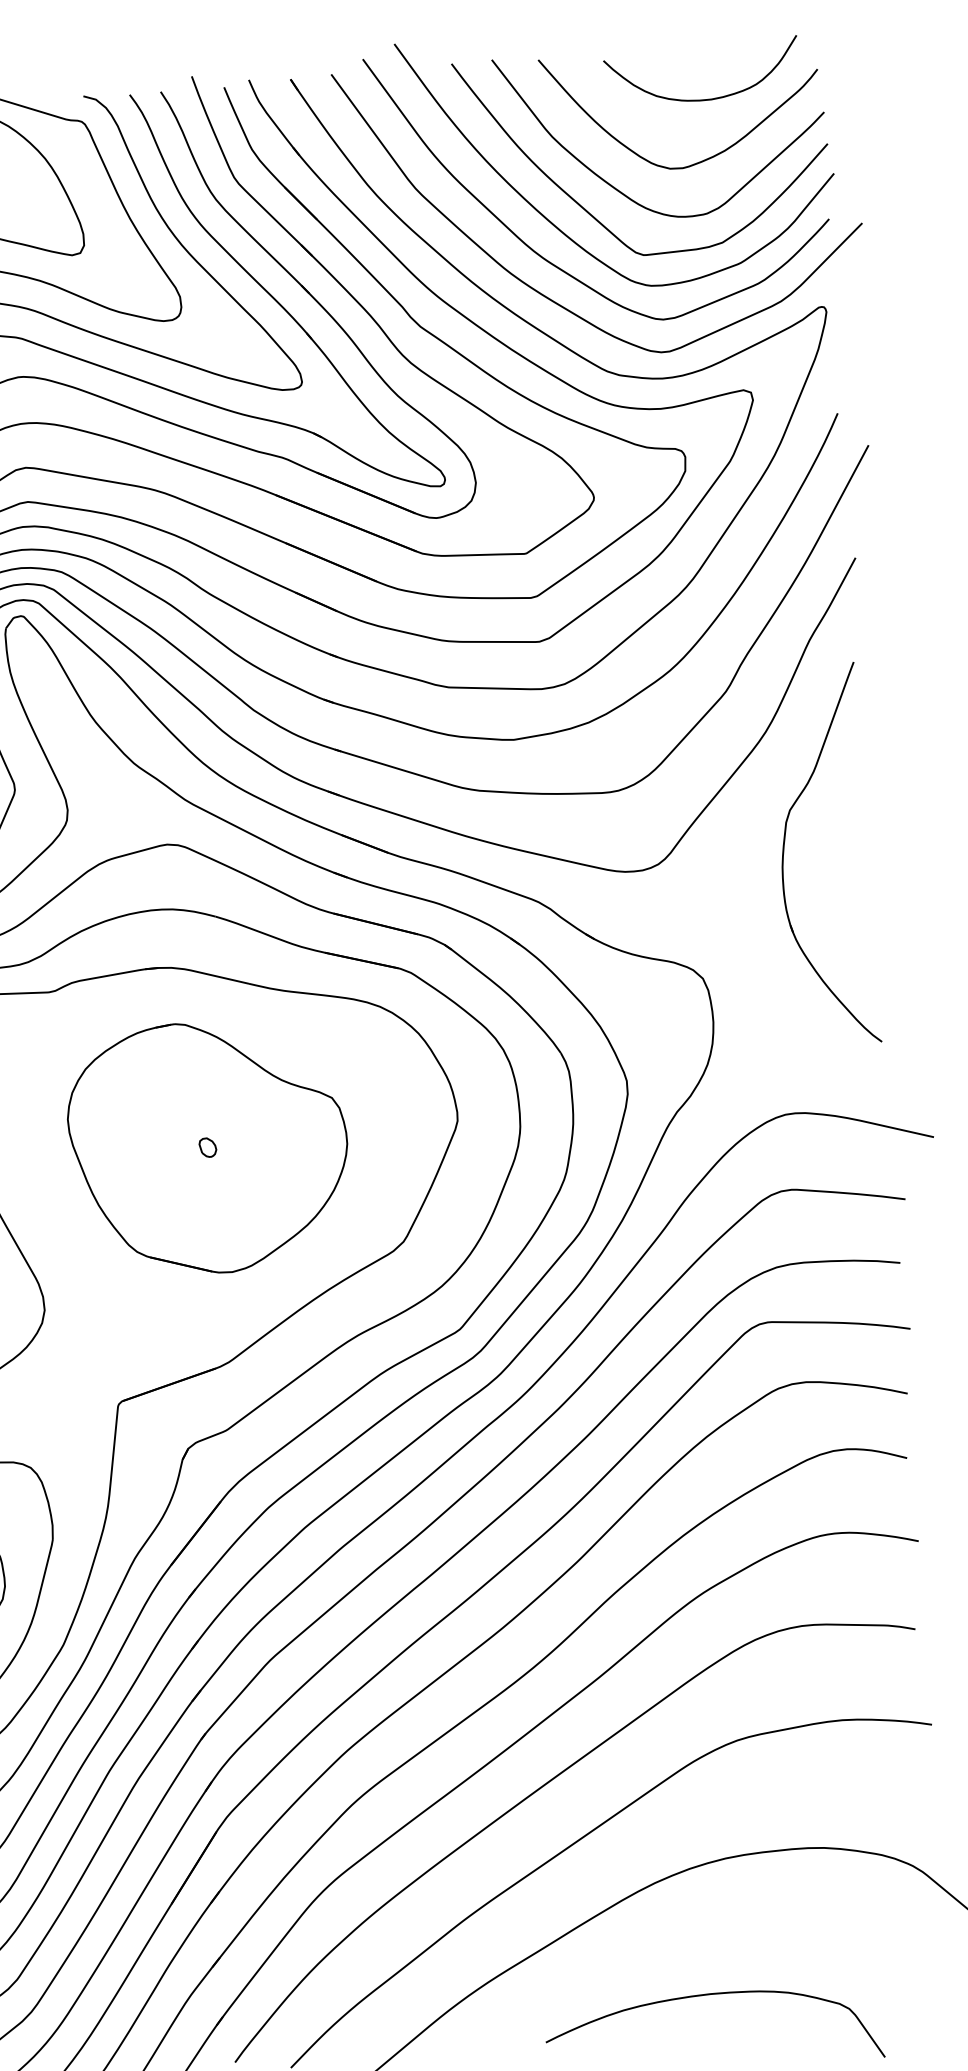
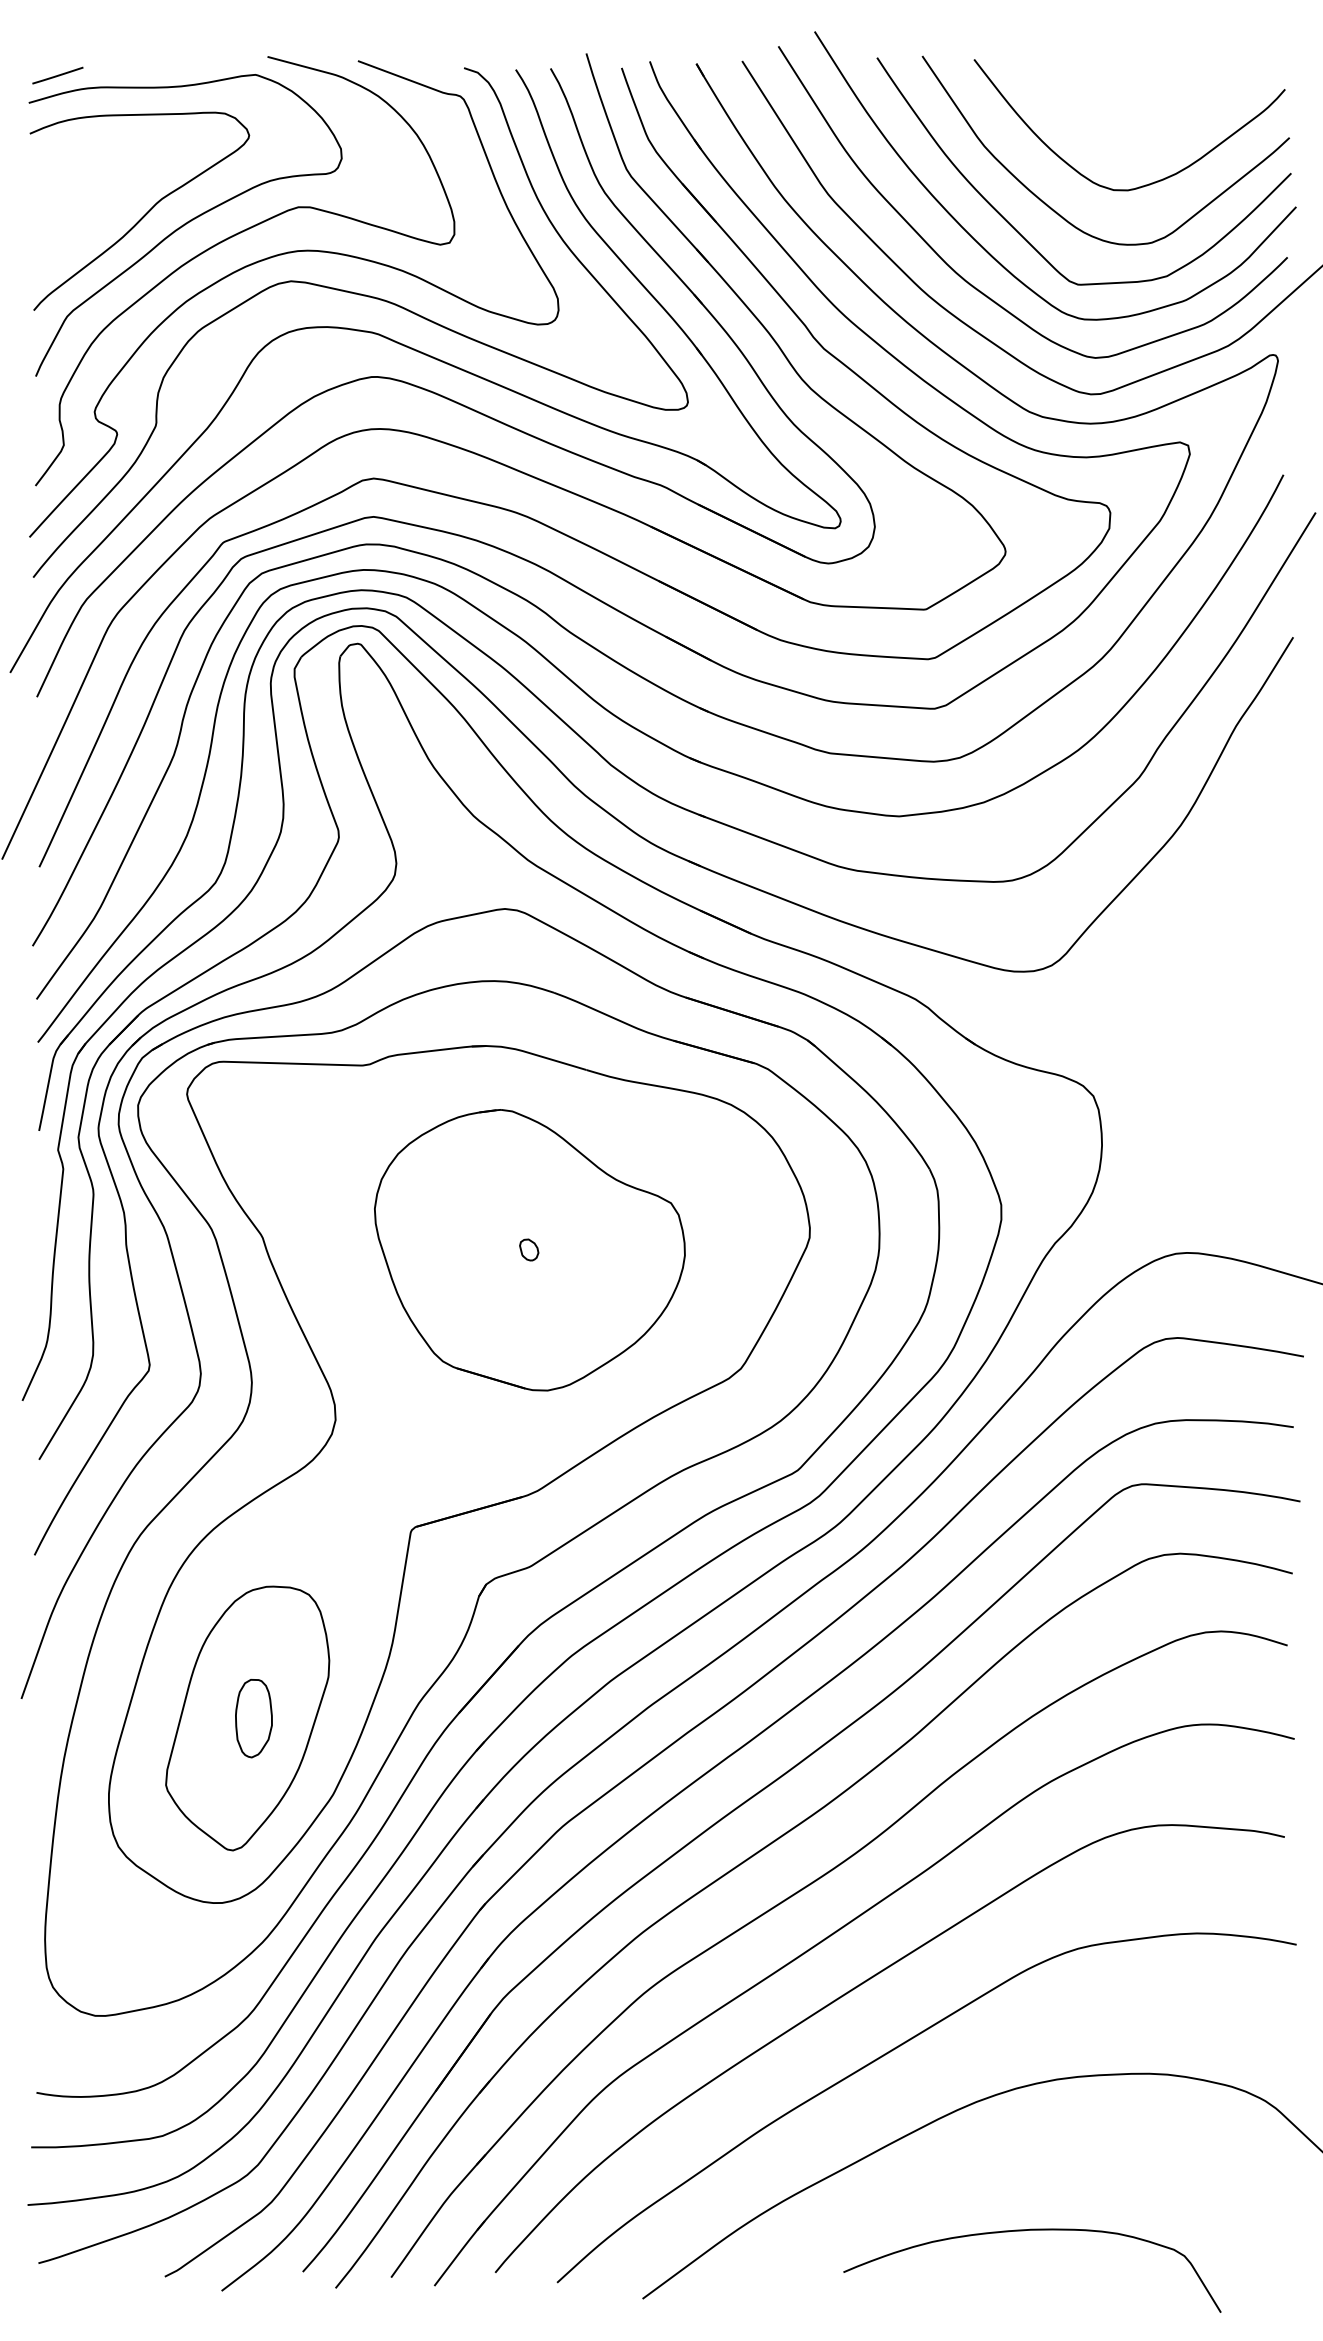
curve: (708, 98) -> (1161, 114), removed
part: (784, 850) -> (1193, 958), removed

